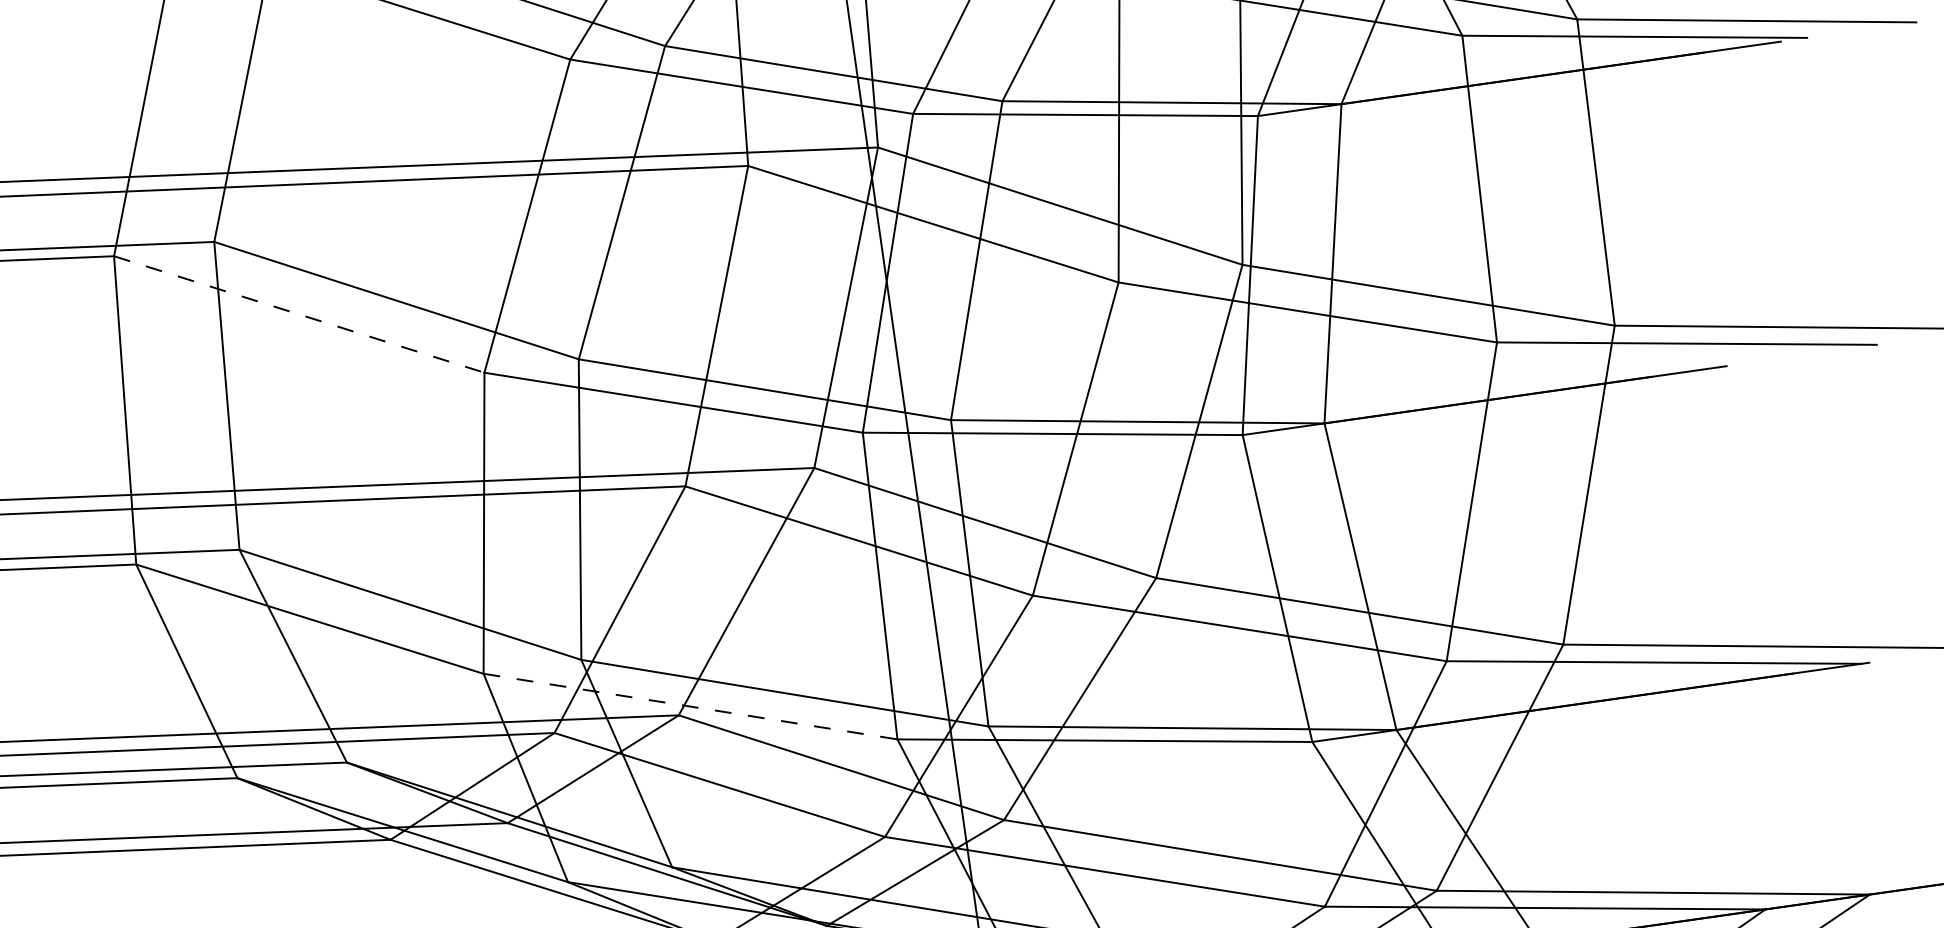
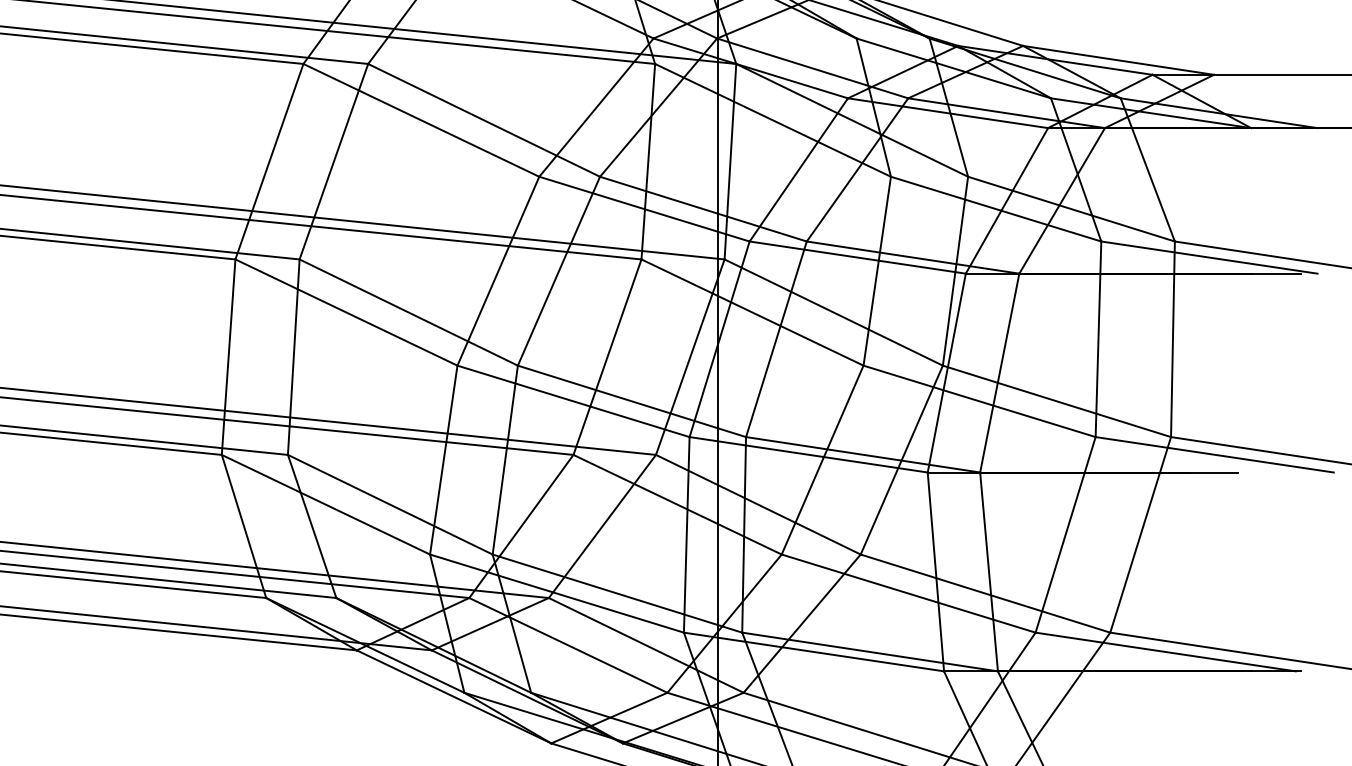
line: (299, 314) -> (346, 312), dashed -> solid
line: (691, 706) -> (557, 593), dashed -> solid

